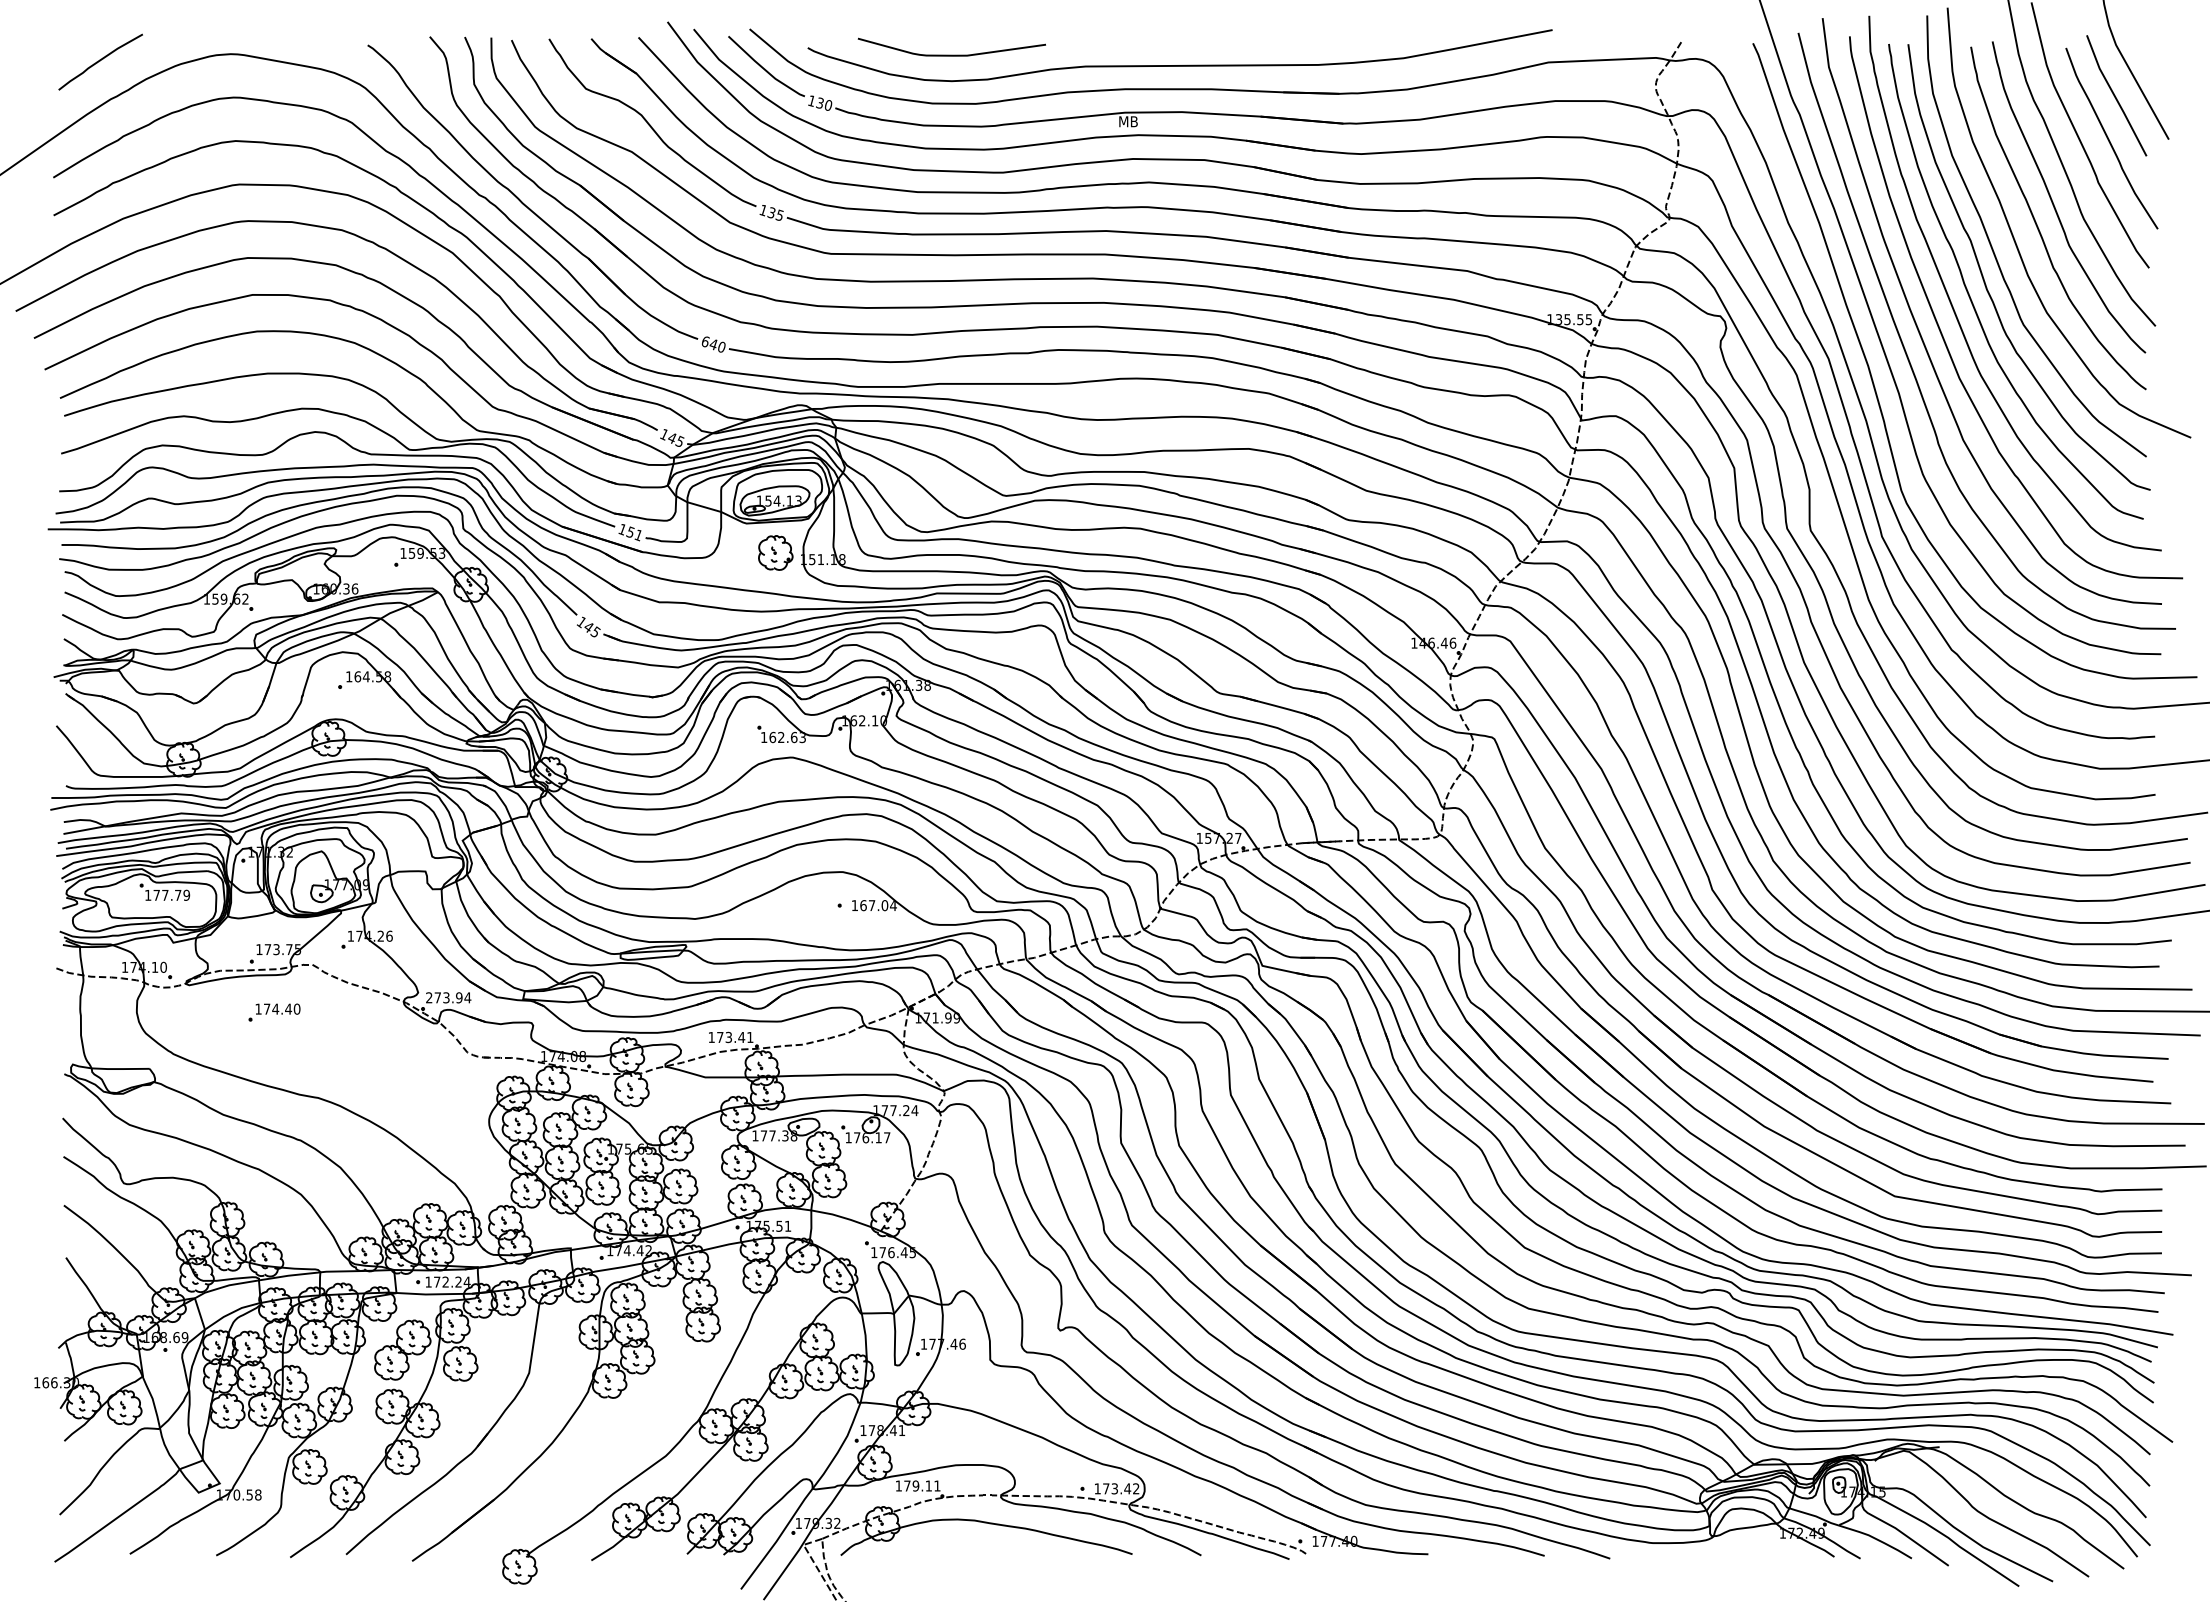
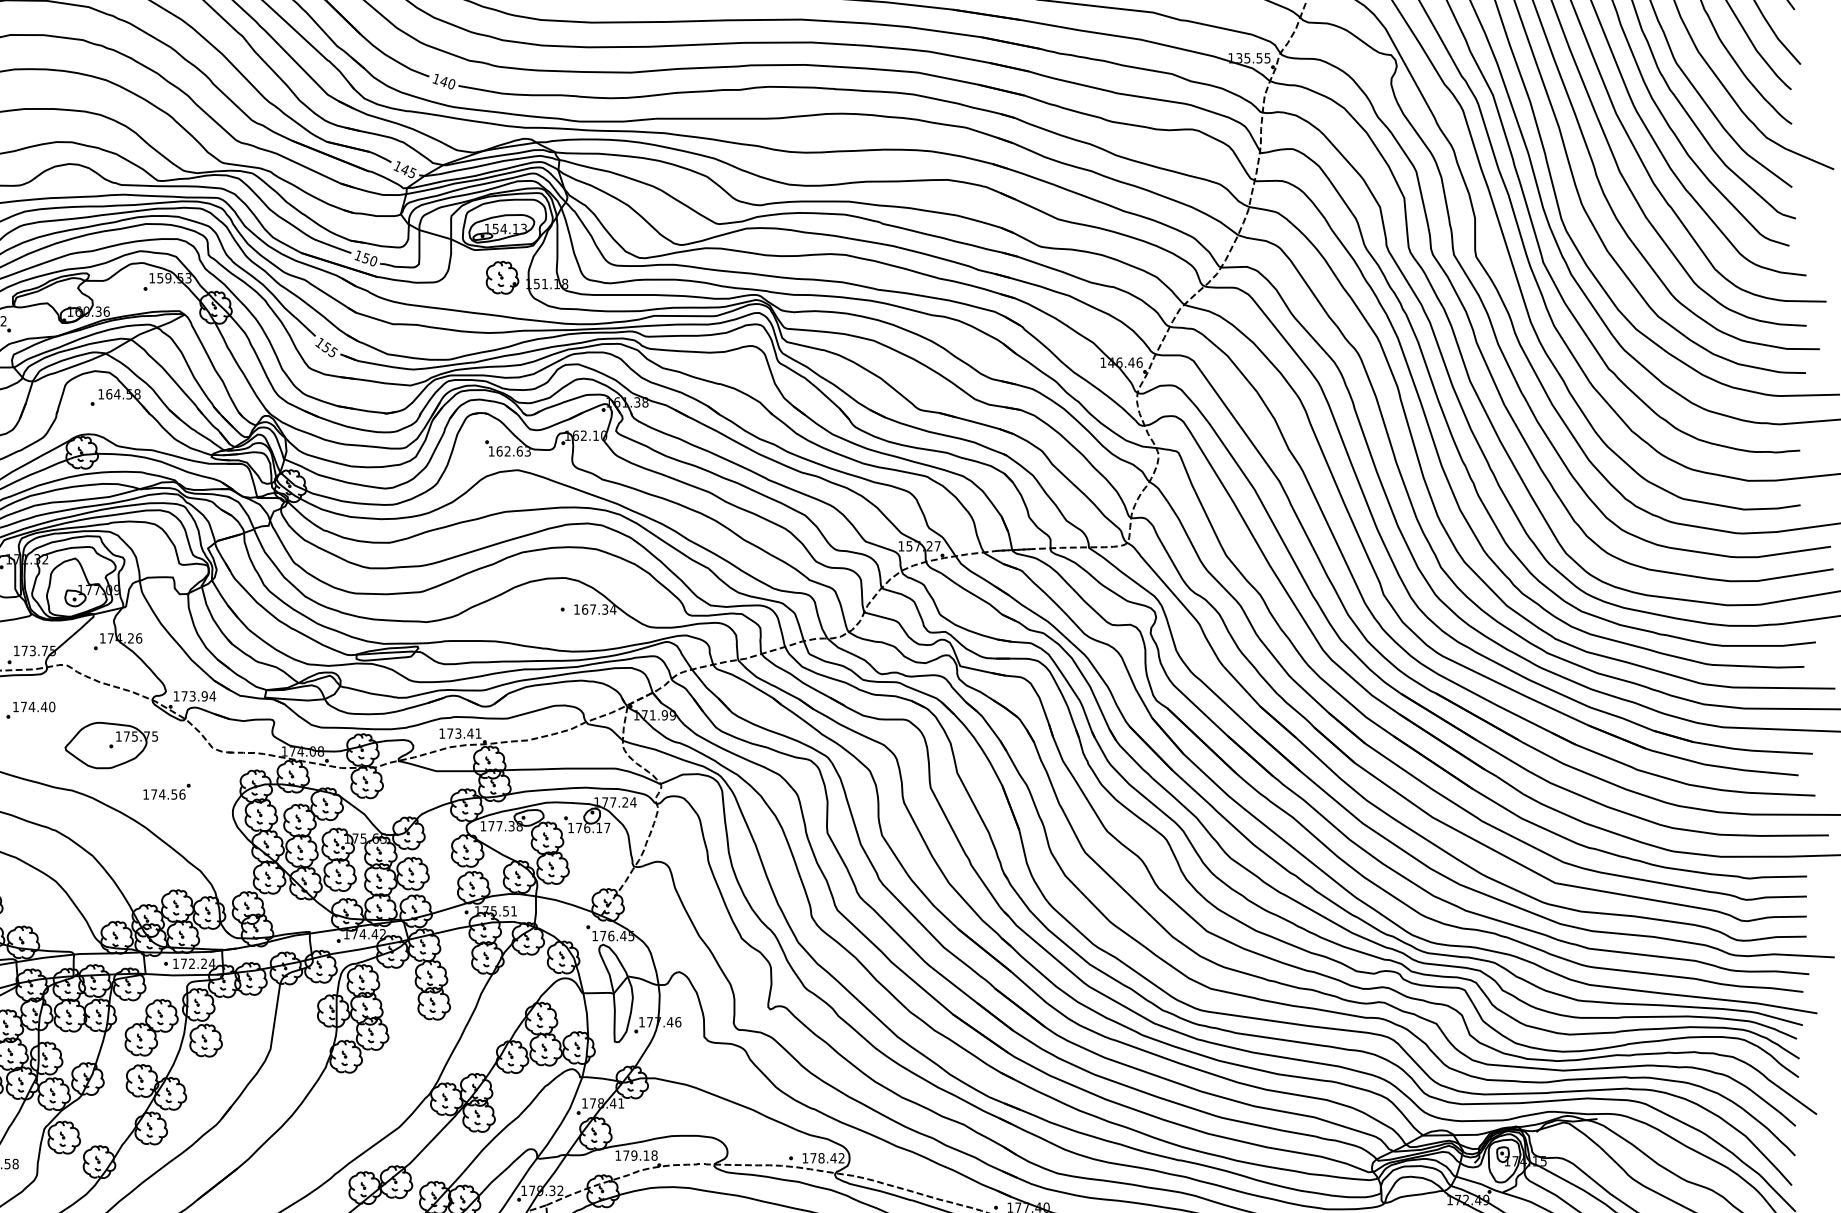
text: (705, 341) -> (436, 78), 640 -> 140
text: (638, 535) -> (373, 261), 151 -> 150
text: (588, 626) -> (326, 346), 145 -> 155
text: (884, 905) -> (604, 609), 167.04 -> 167.34
text: (429, 997) -> (176, 696), 273.94 -> 173.94
part: (359, 1050) -> (110, 745), added
part: (419, 1098) -> (167, 791), added
text: (937, 1485) -> (654, 1155), 179.11 -> 179.18
text: (1114, 1488) -> (821, 1157), 173.42 -> 178.42

